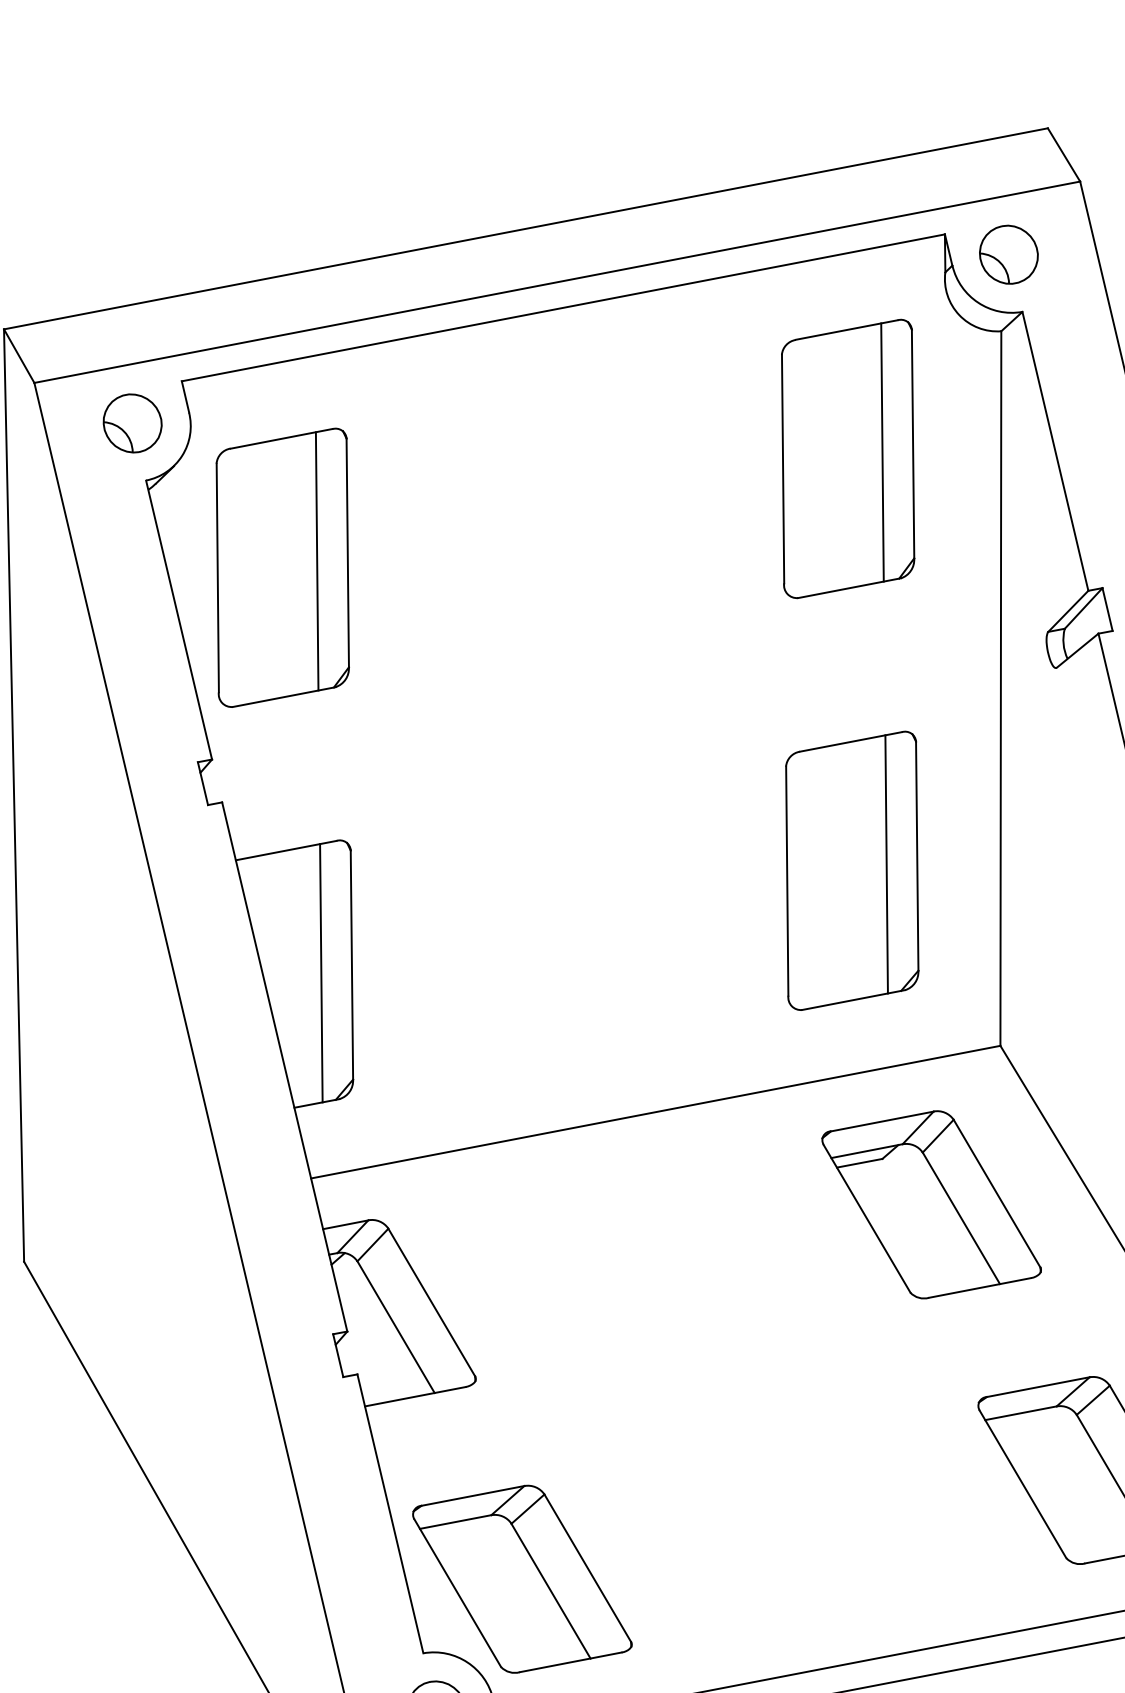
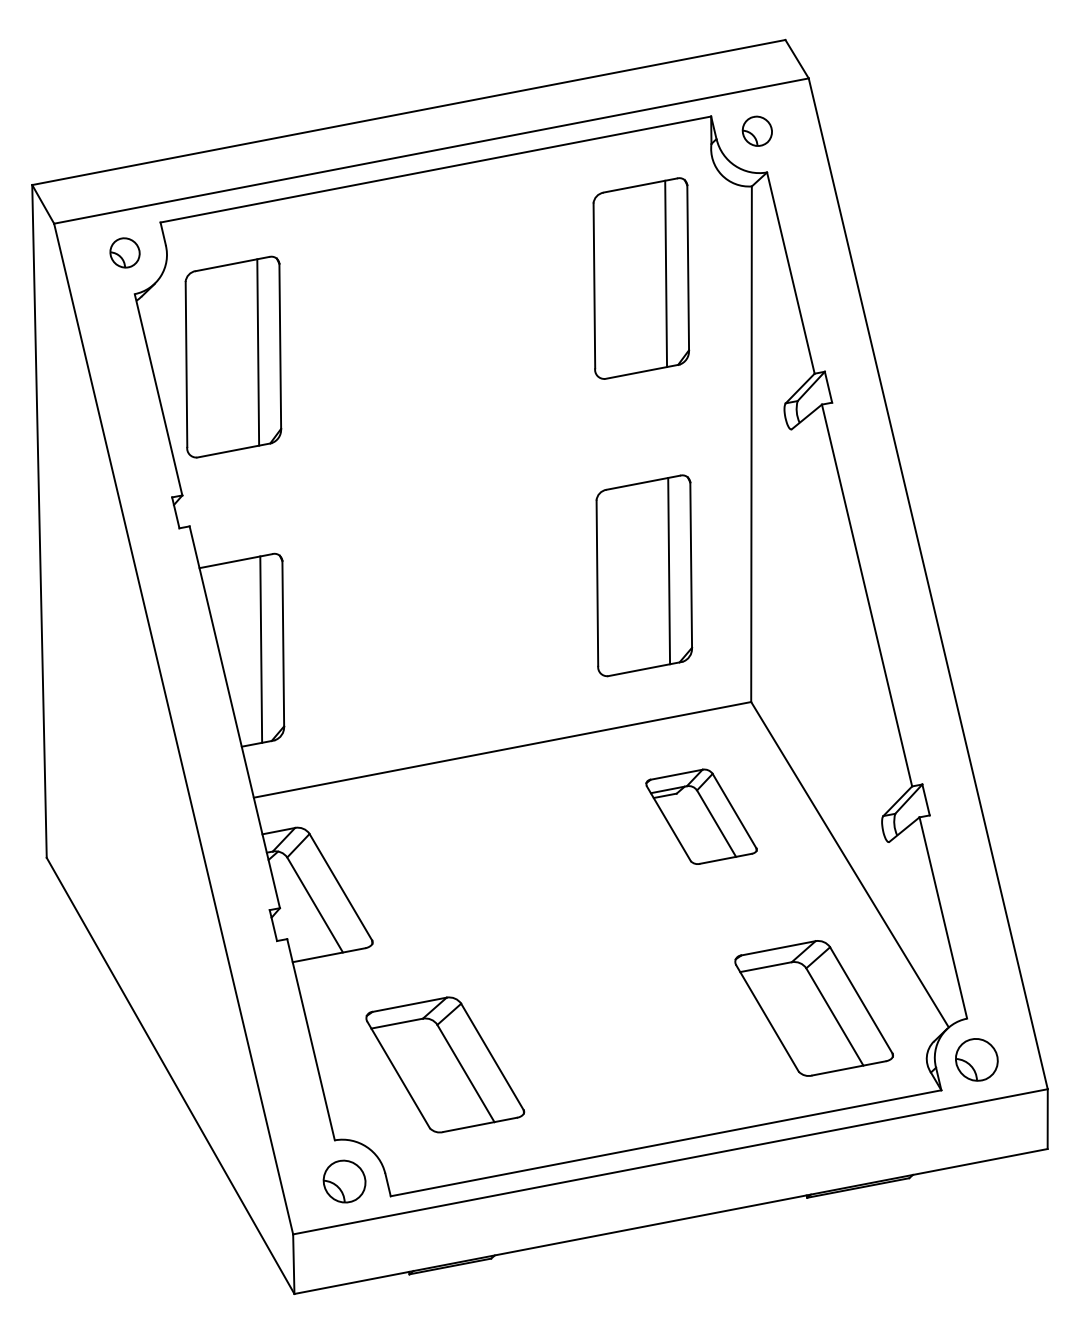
part: (1009, 255) -> (757, 131), size x0.7
part: (131, 422) -> (124, 252), size x0.7
part: (931, 1204) -> (701, 816), size x0.7
part: (522, 1578) -> (445, 1064), moved

